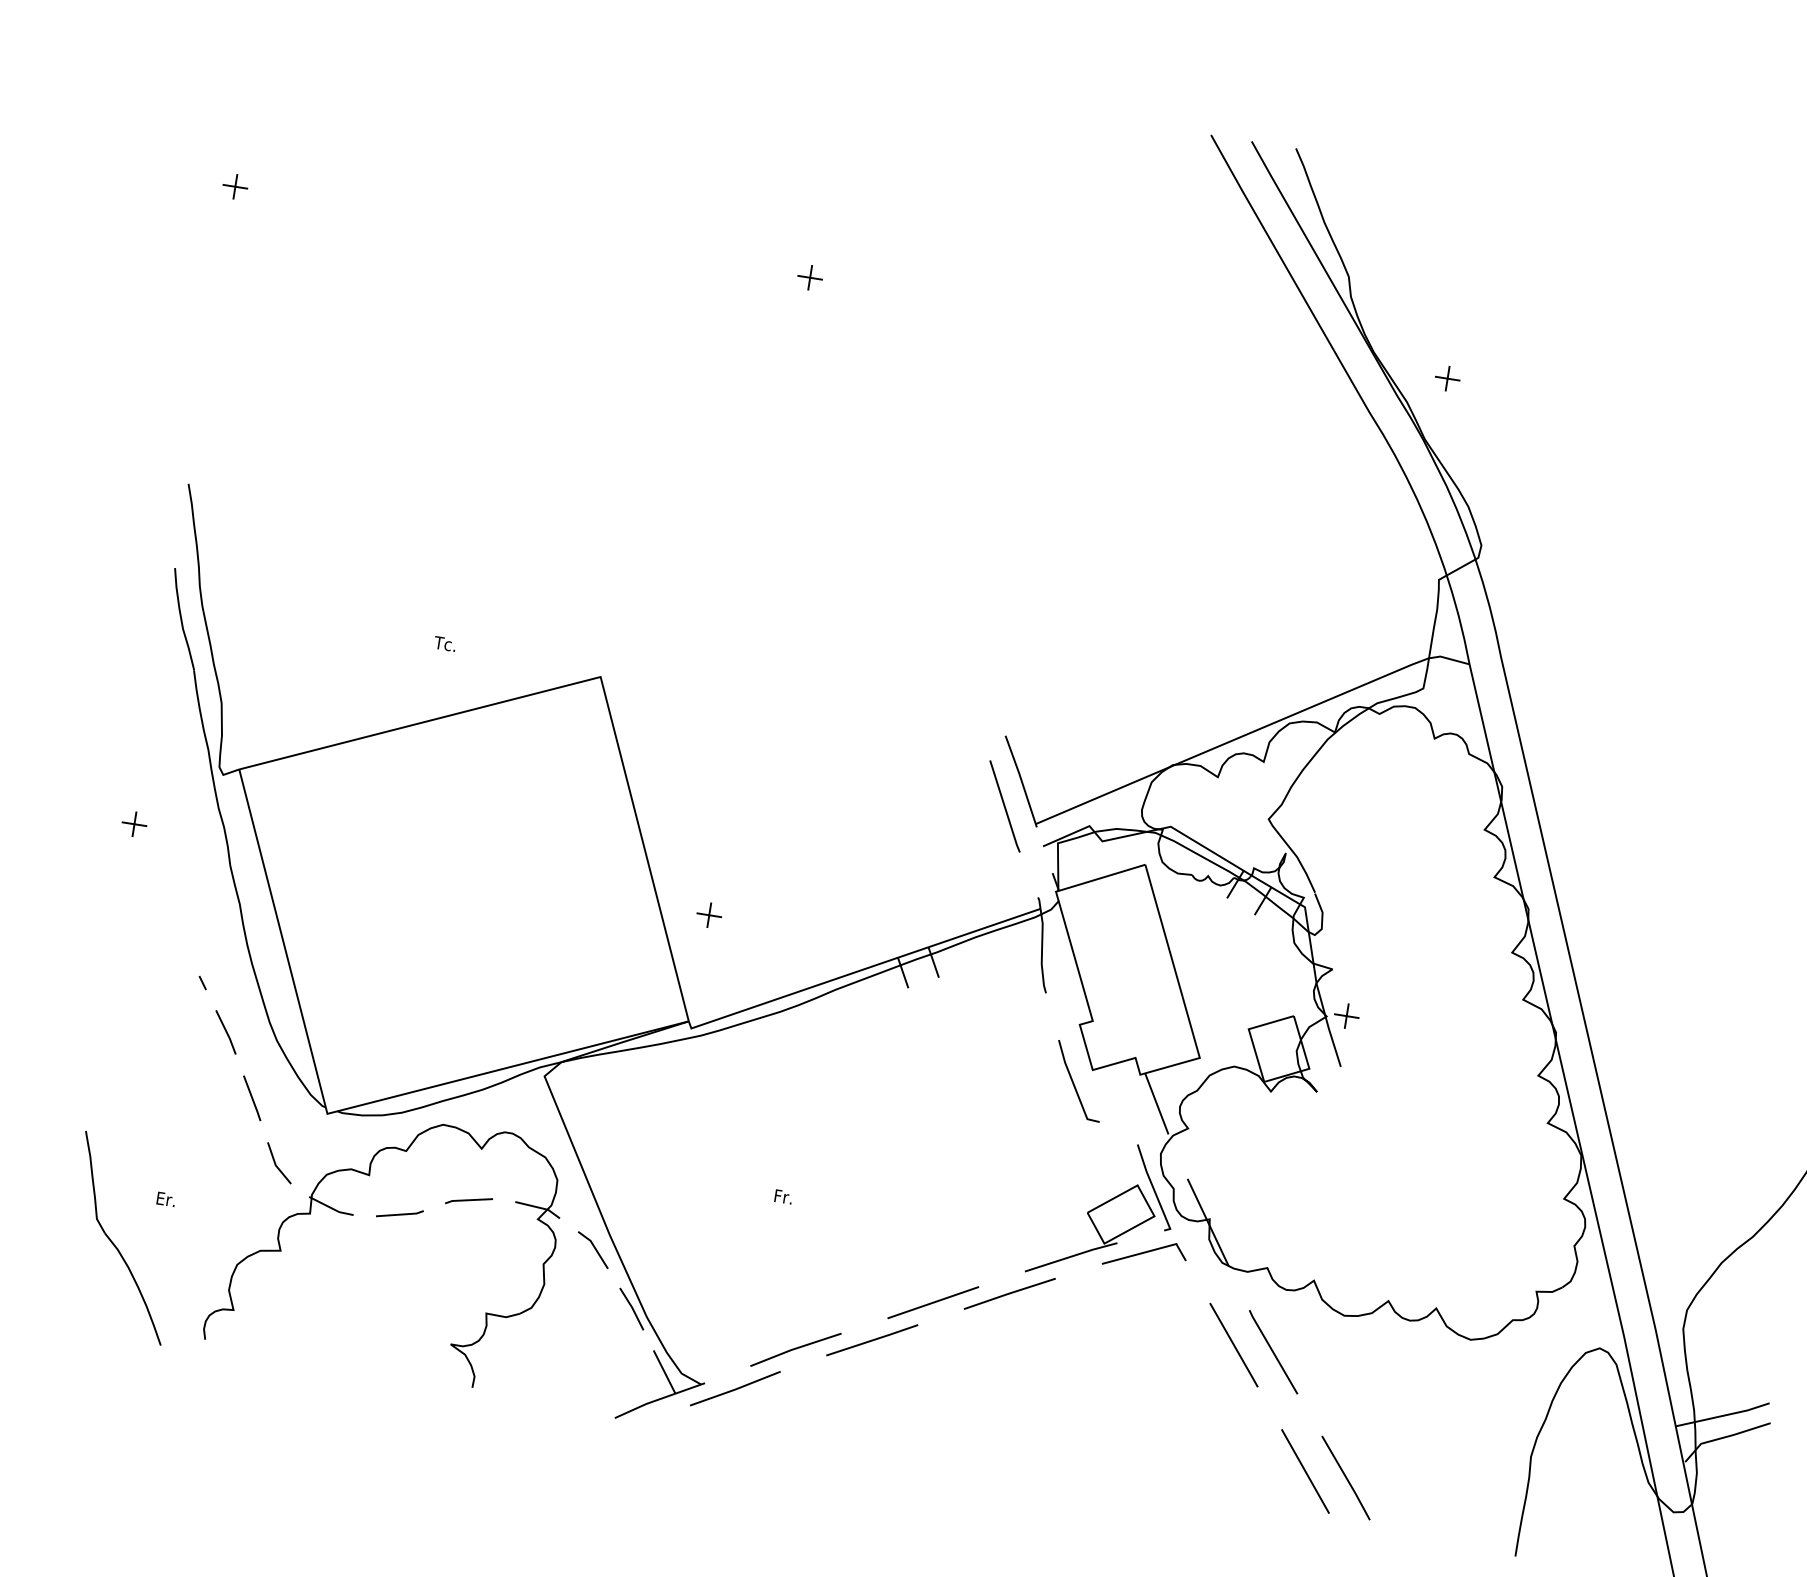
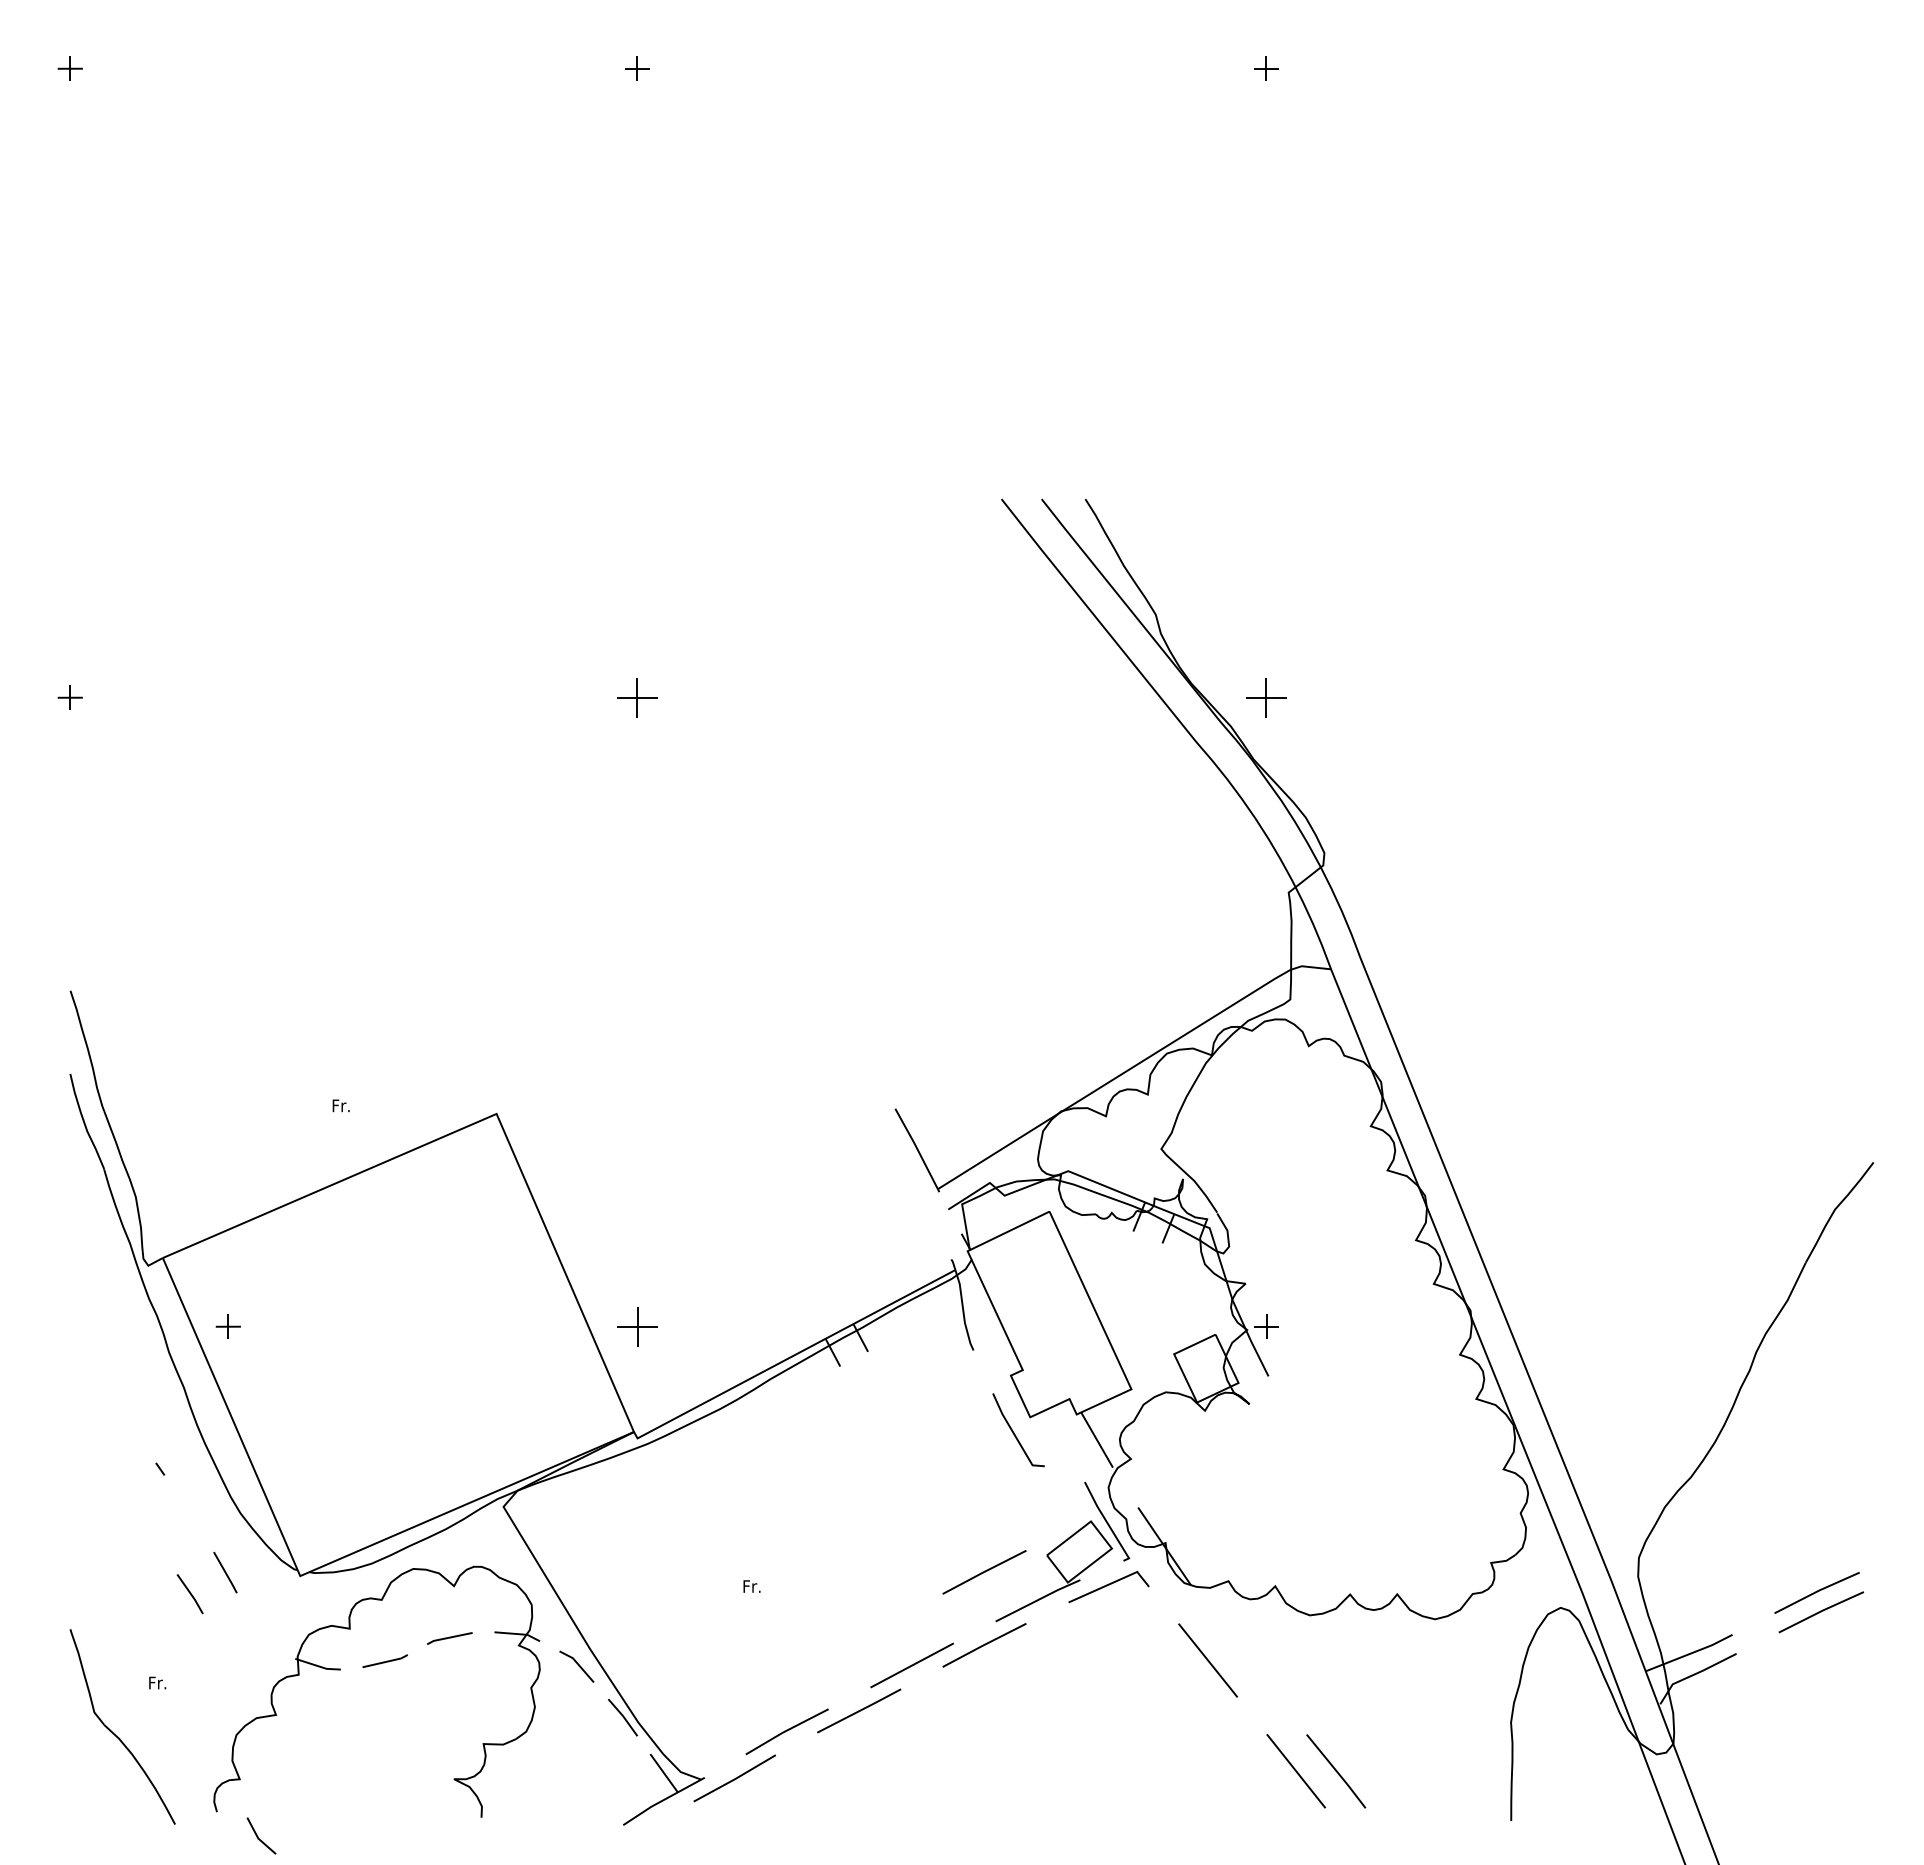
part: (810, 277) -> (637, 697), size x1.6
part: (1447, 378) -> (1266, 697), size x1.6
text: (444, 643) -> (341, 1105), Tc. -> Fr.
line: (1004, 806) -> (905, 1176), removed
part: (133, 823) -> (227, 1326), moved
part: (709, 915) -> (637, 1326), size x1.6
line: (225, 1031) -> (189, 1593), moved
line: (276, 1163) -> (258, 1836), moved
text: (166, 1199) -> (158, 1683), Er. -> Fr.
line: (1021, 1220) -> (984, 1572), added
line: (1273, 1352) -> (1247, 1661), removed

